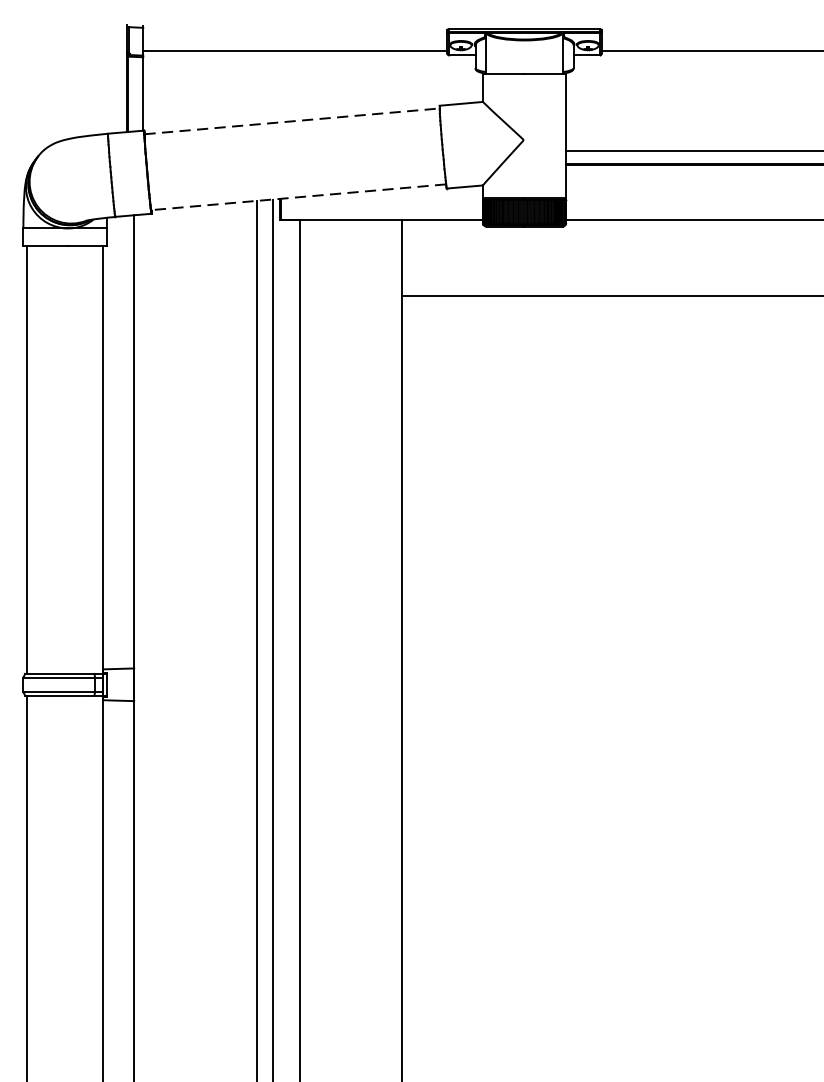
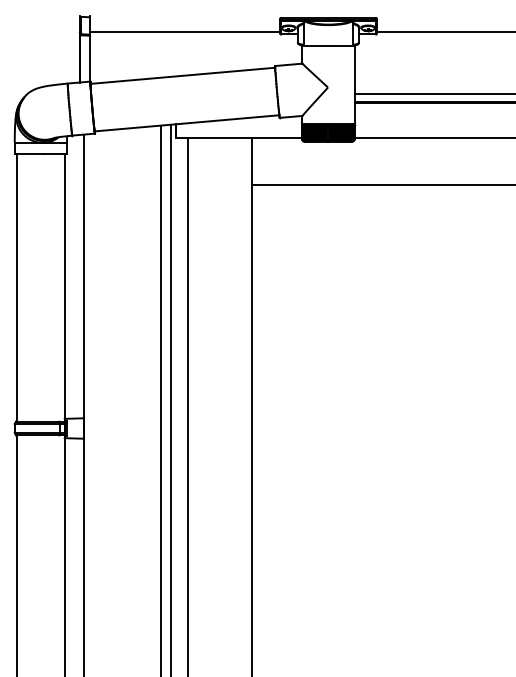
line: (291, 120) -> (182, 75), dashed -> solid
line: (299, 197) -> (187, 123), dashed -> solid

